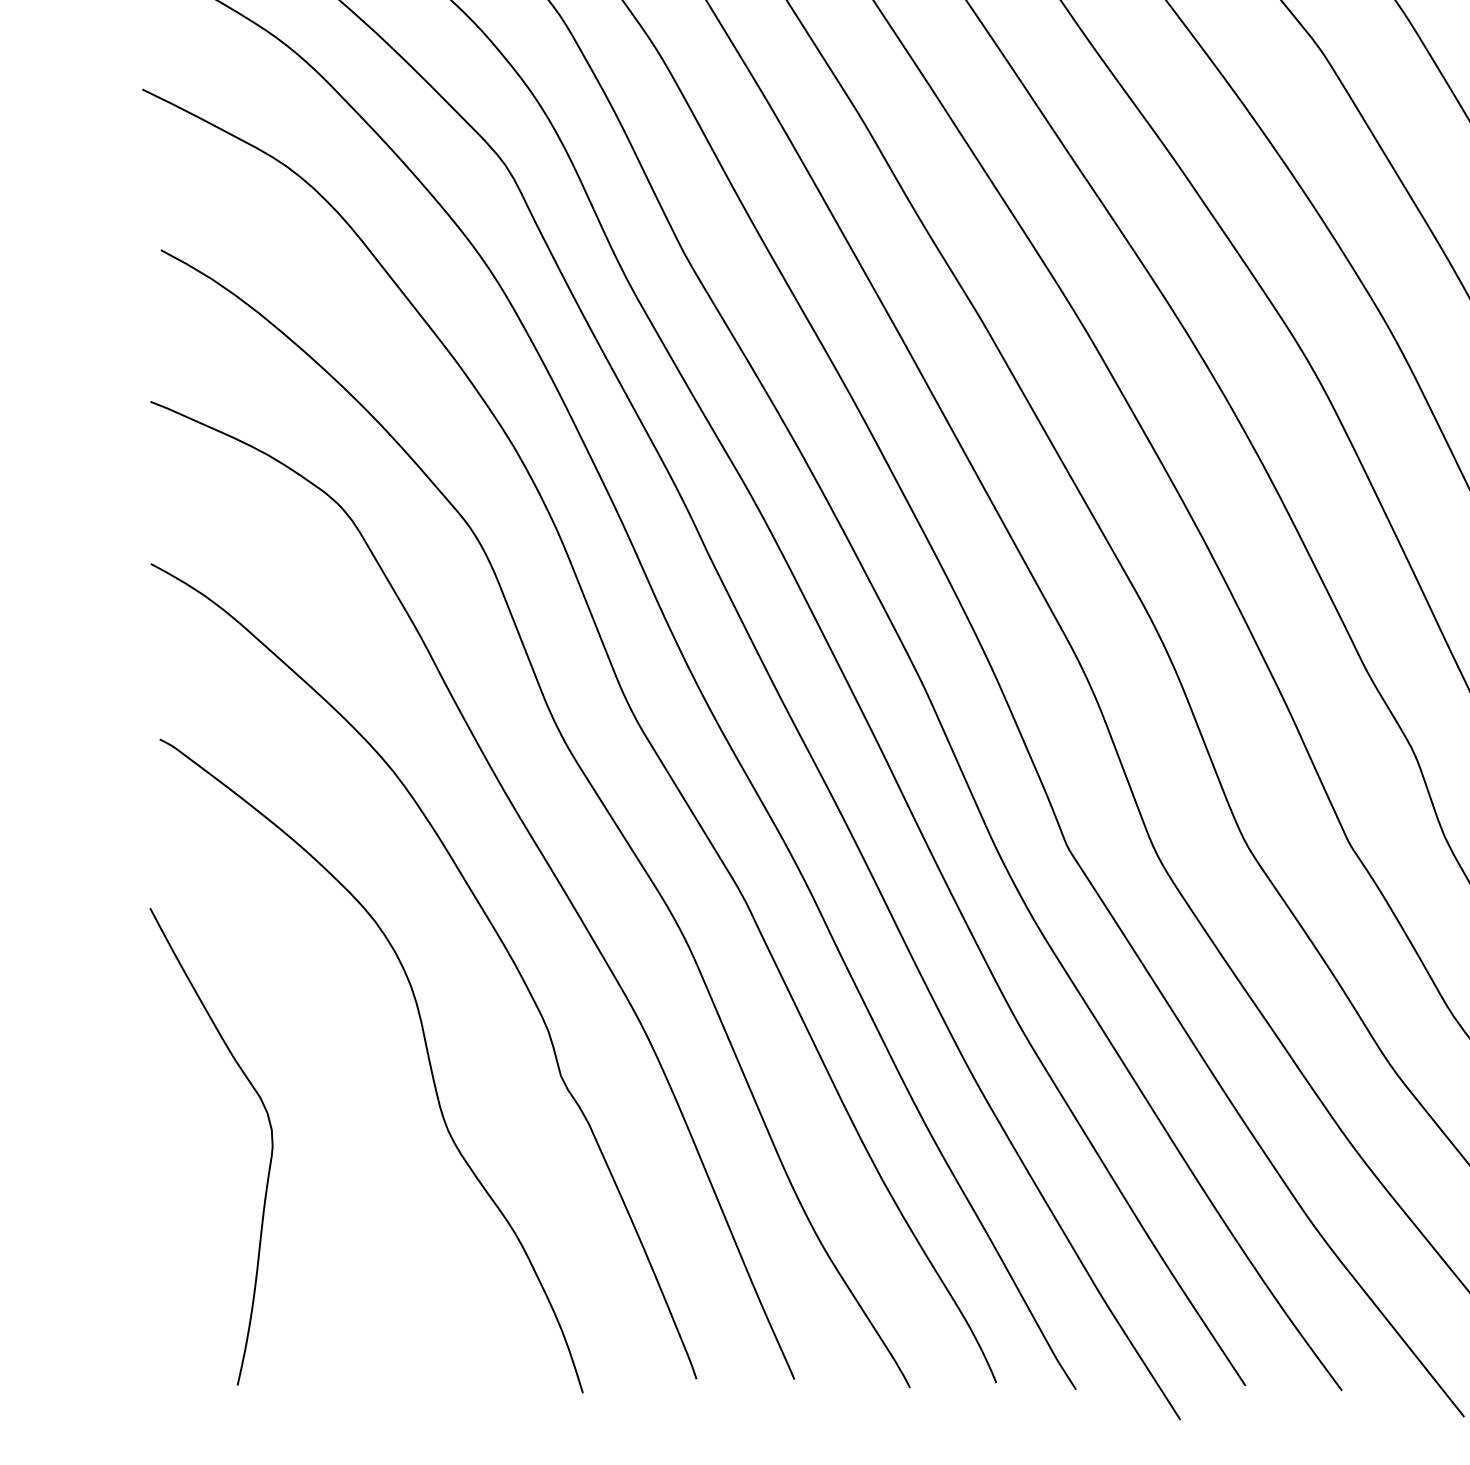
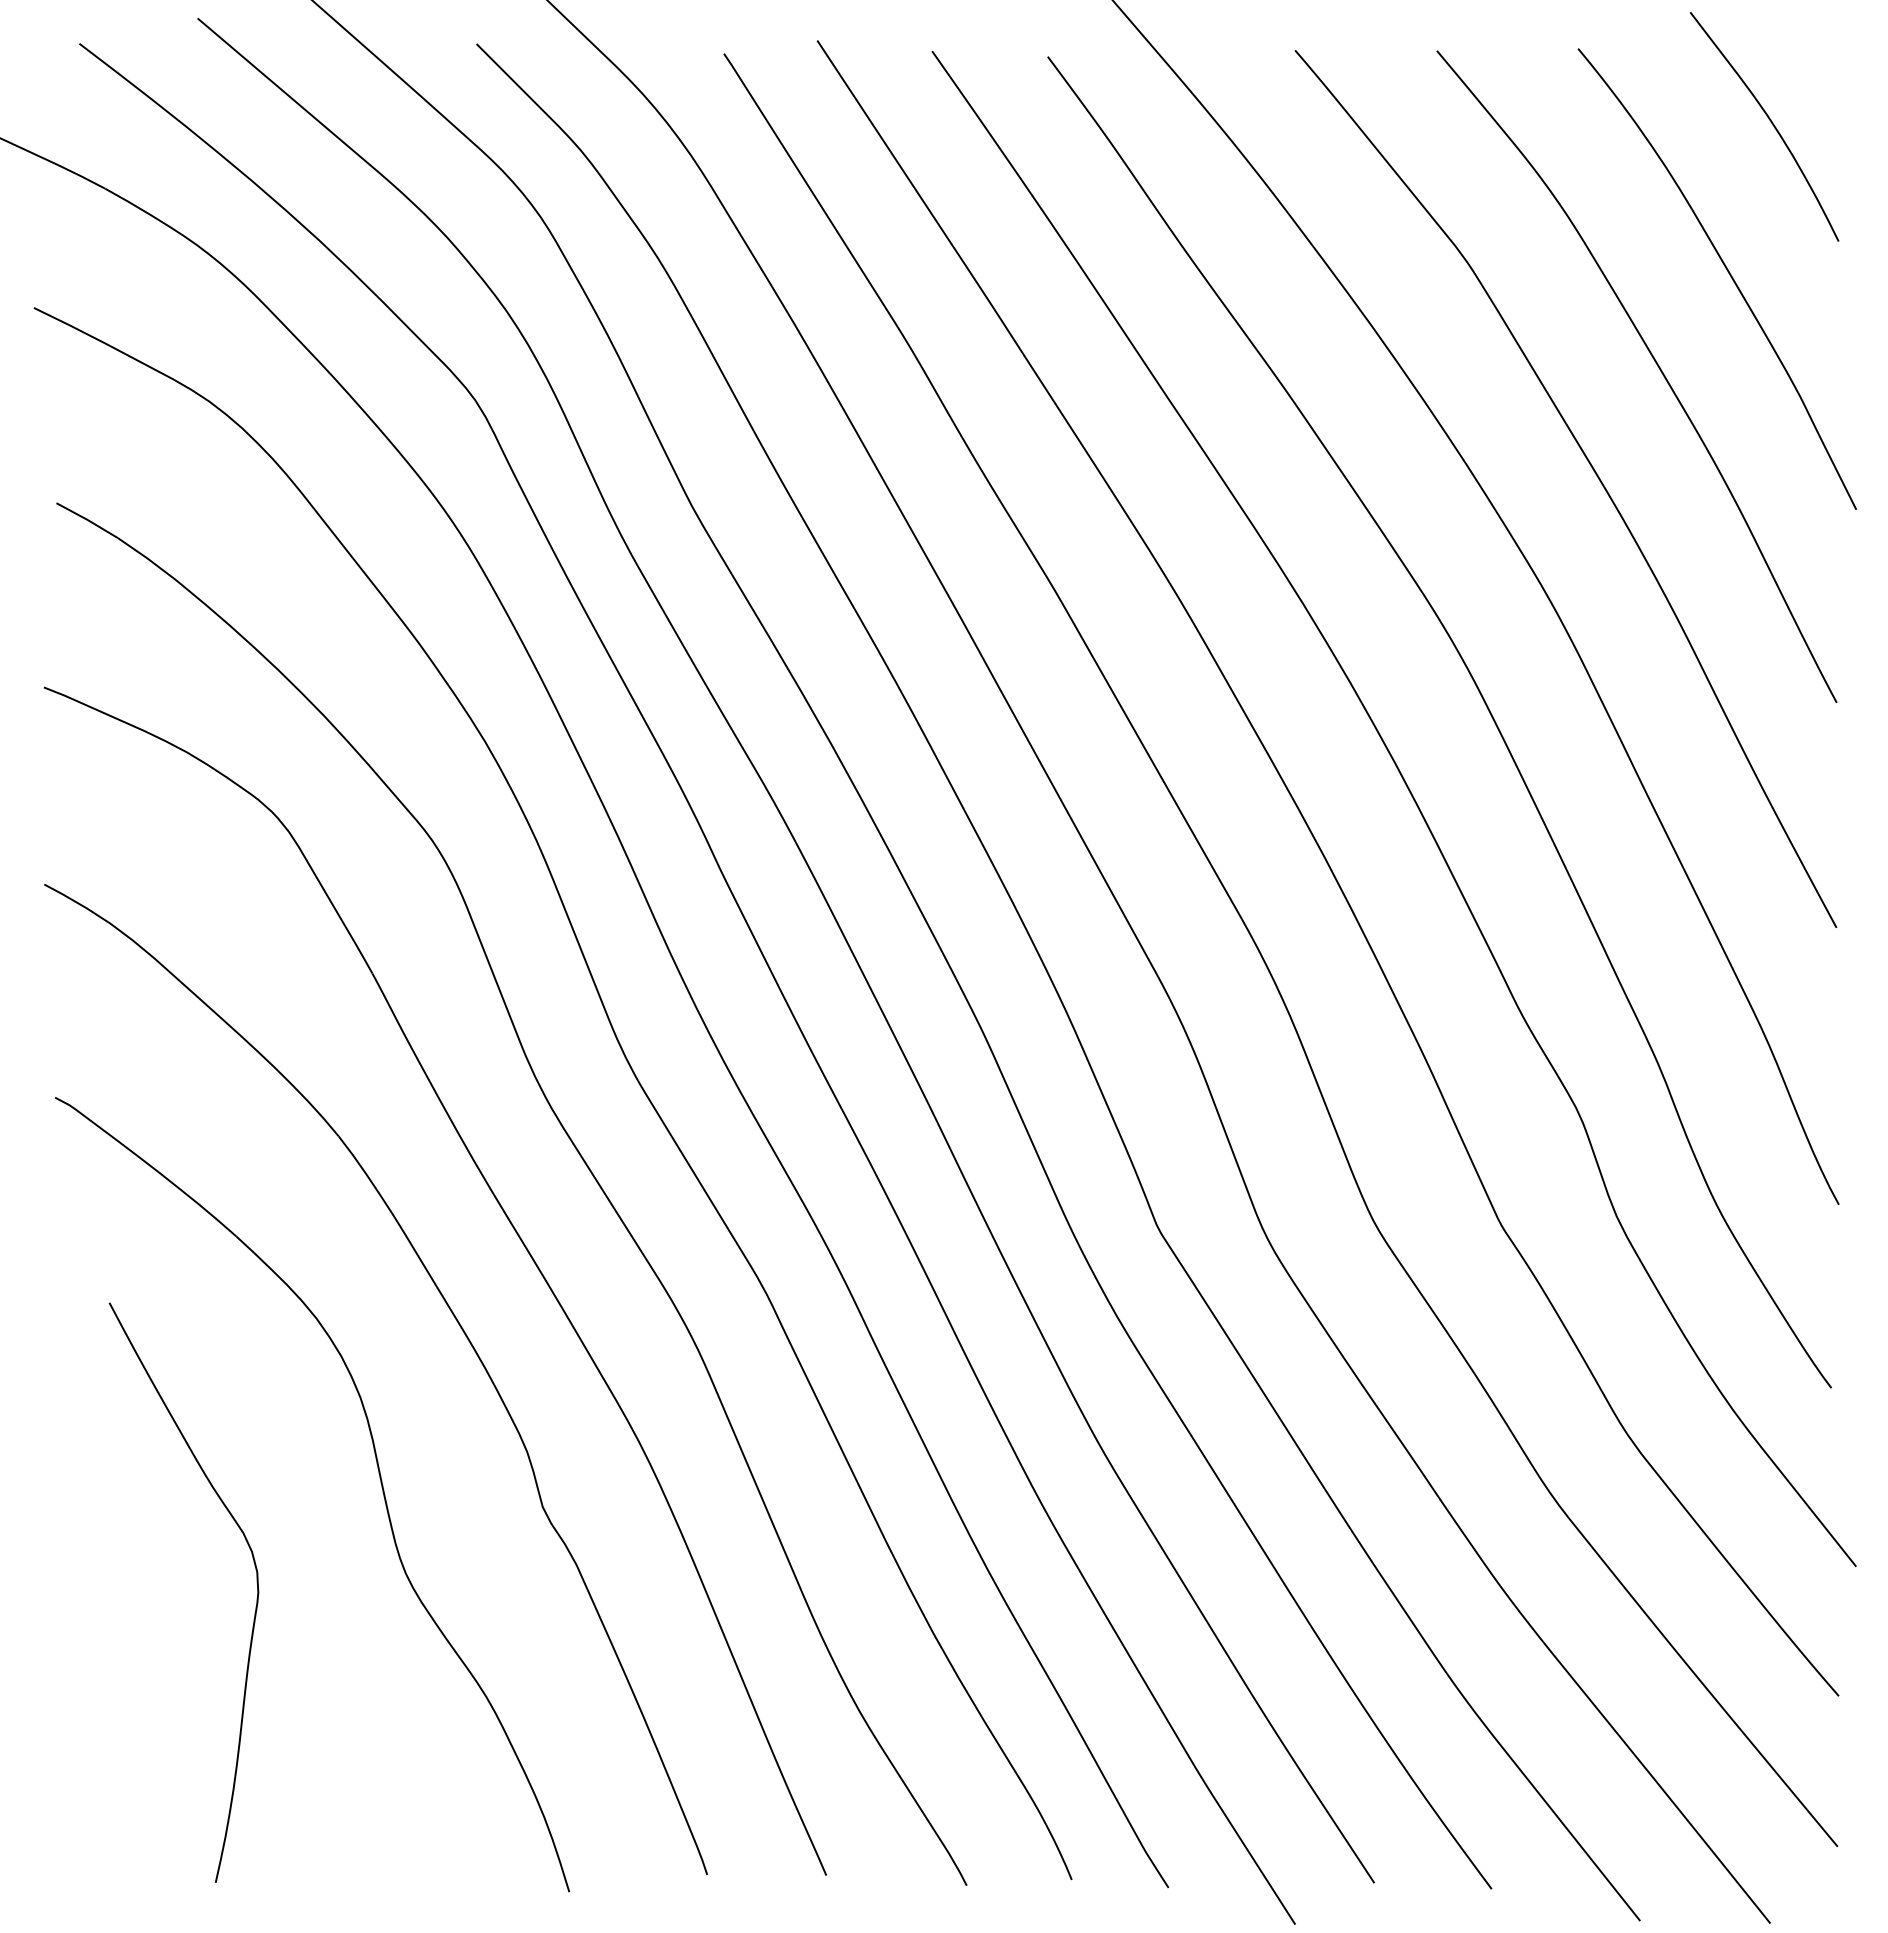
curve: (271, 1151) -> (256, 1598), moved

